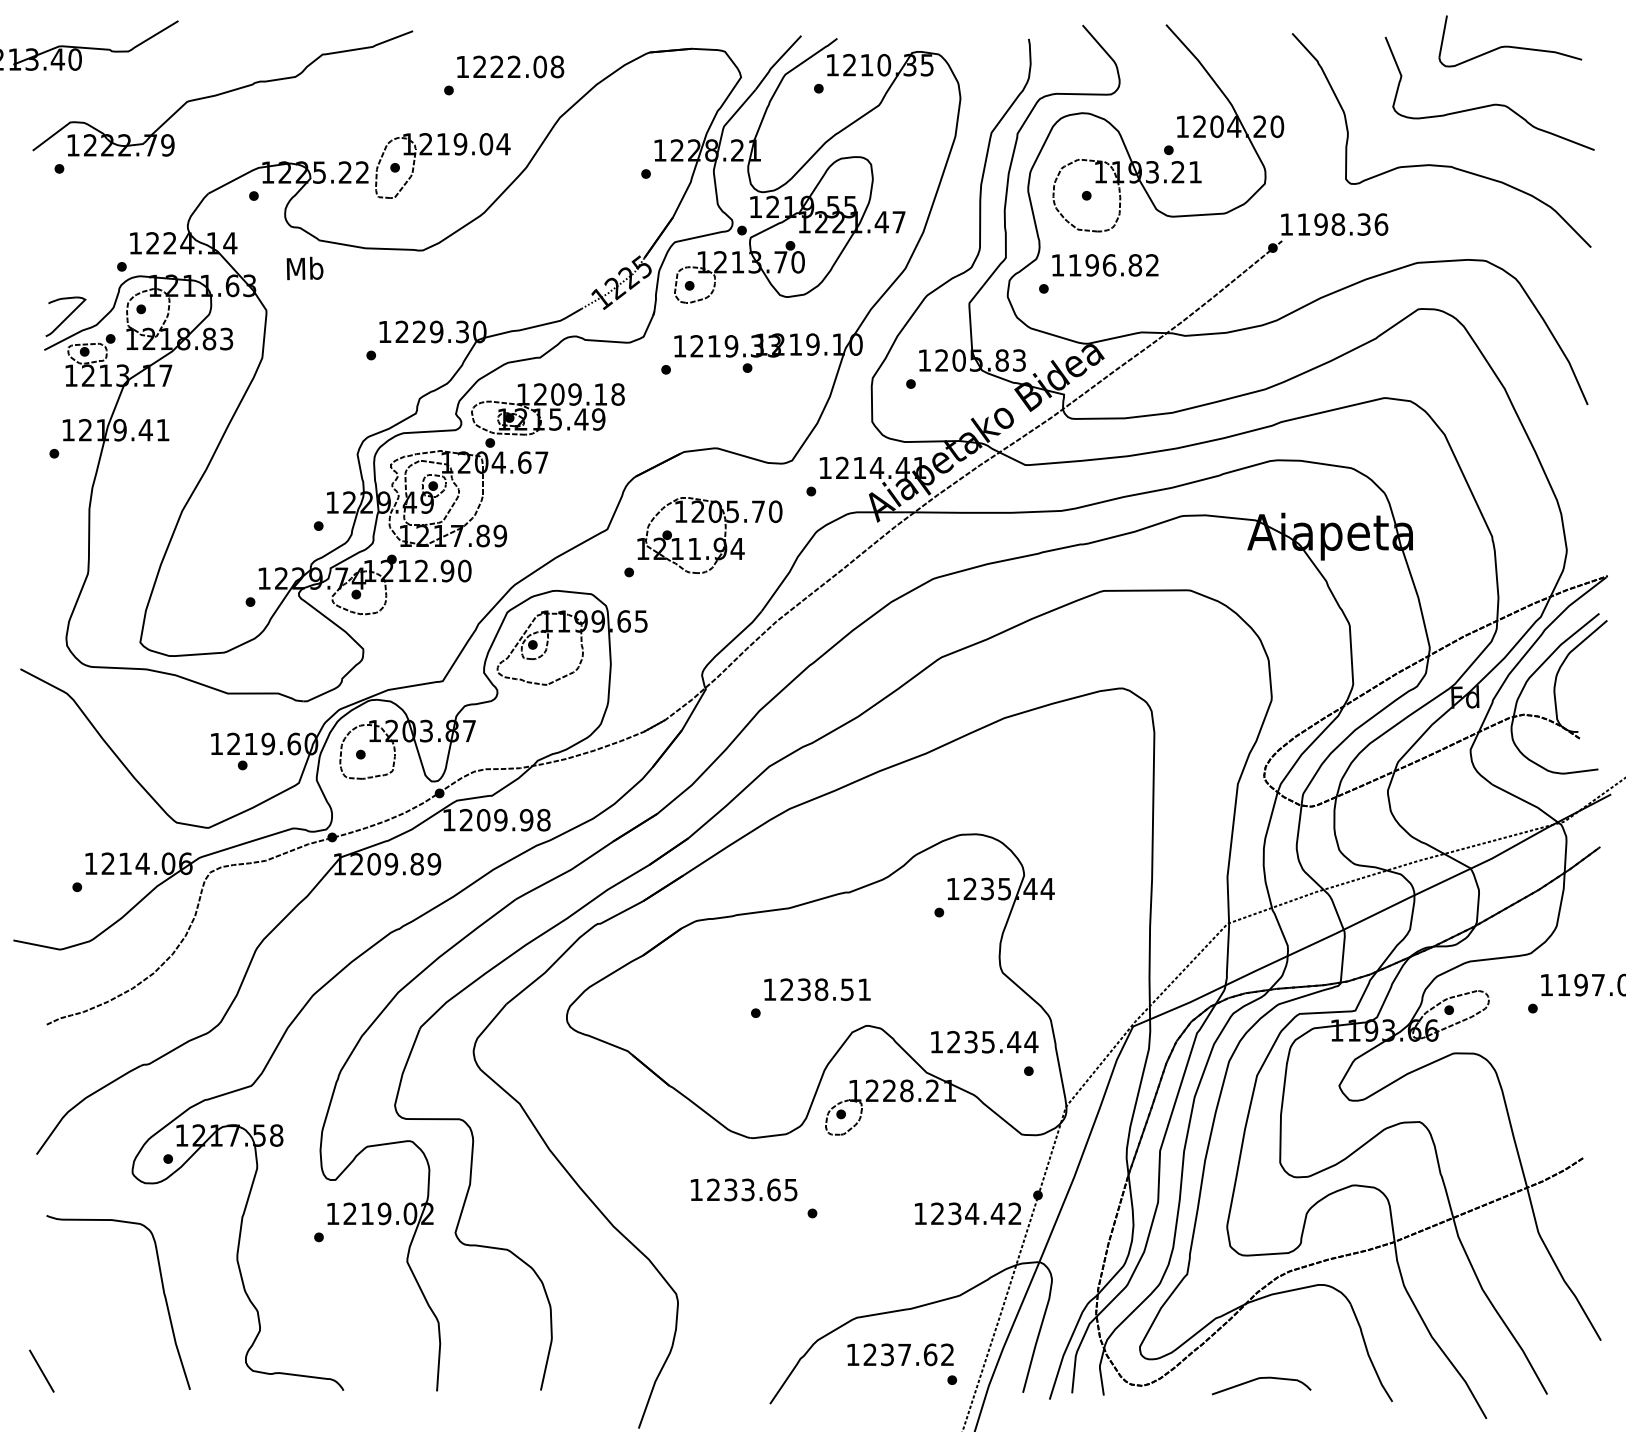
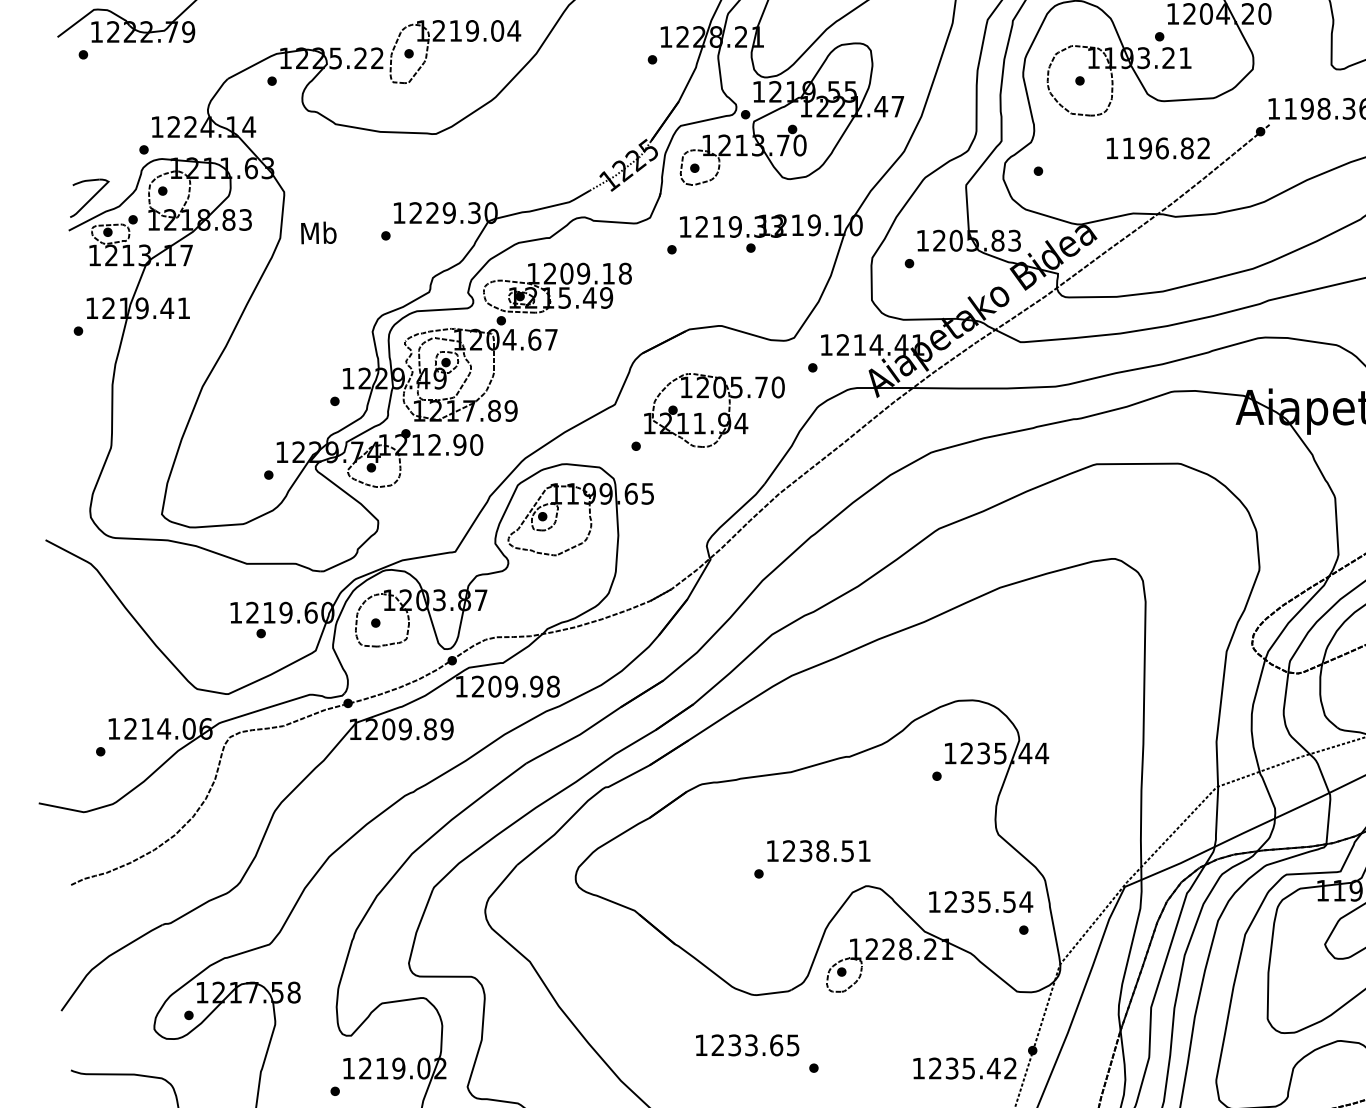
text: (1105, 265) -> (1158, 148), moved
text: (304, 268) -> (318, 232), moved
text: (1014, 1042) -> (1009, 902), 1235.44 -> 1235.54
text: (972, 1213) -> (969, 1068), 1234.42 -> 1235.42

